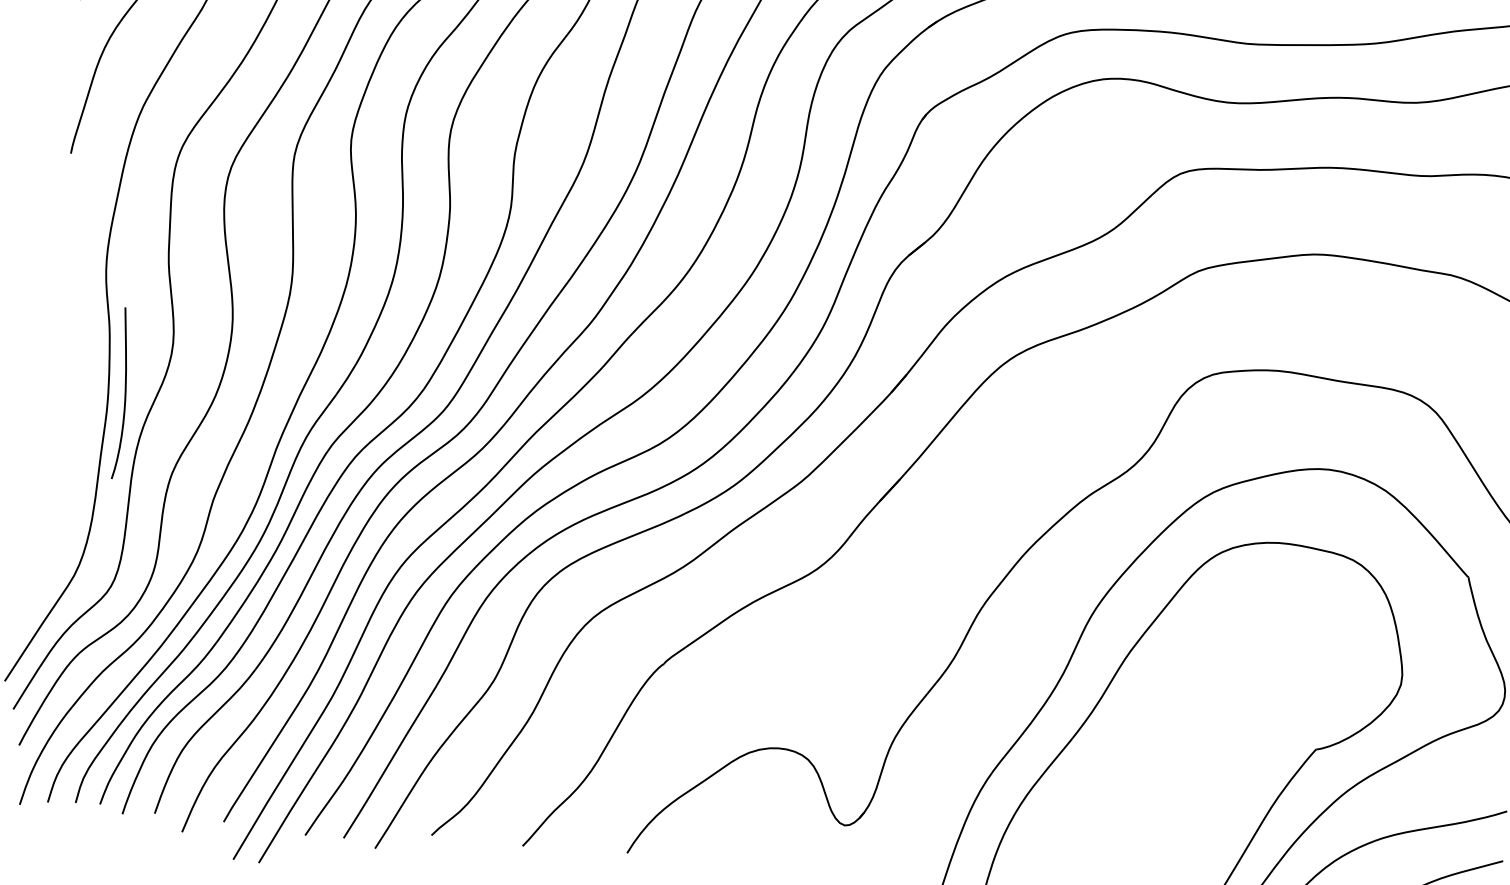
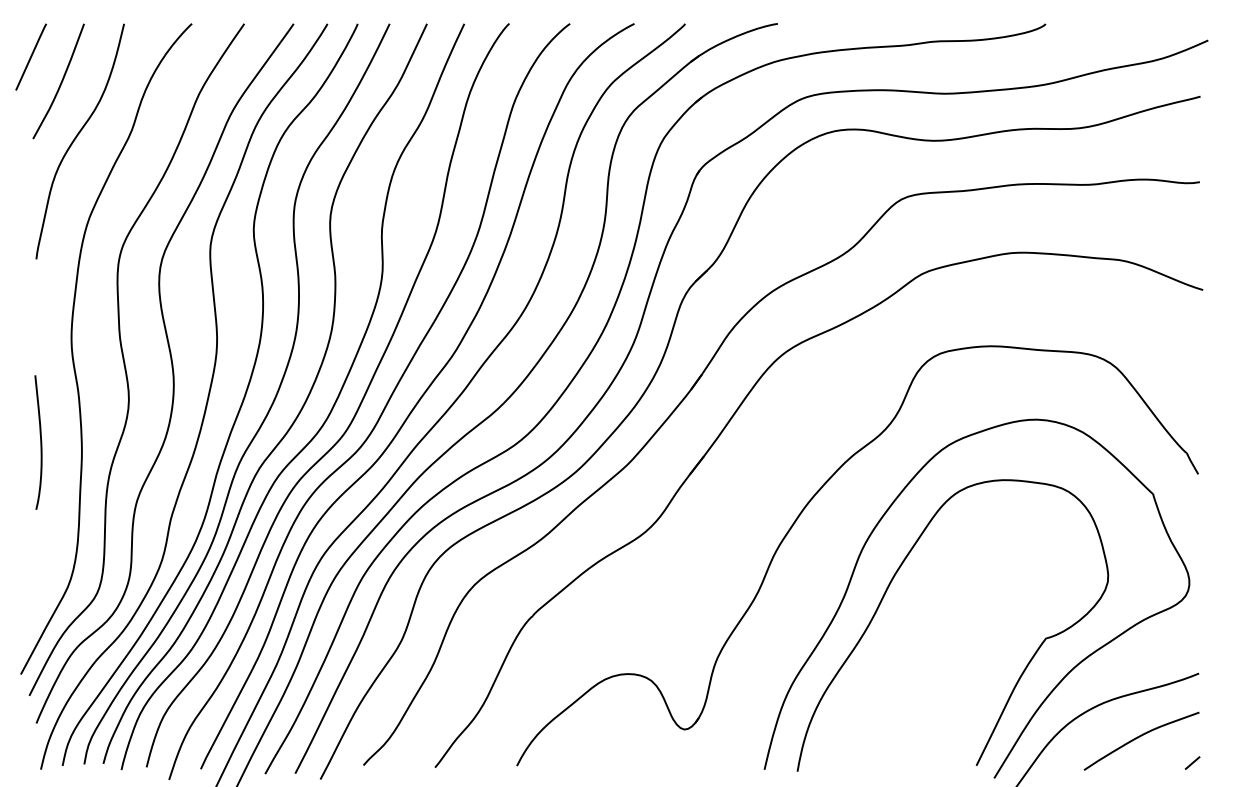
curve: (124, 393) -> (40, 442), moved

